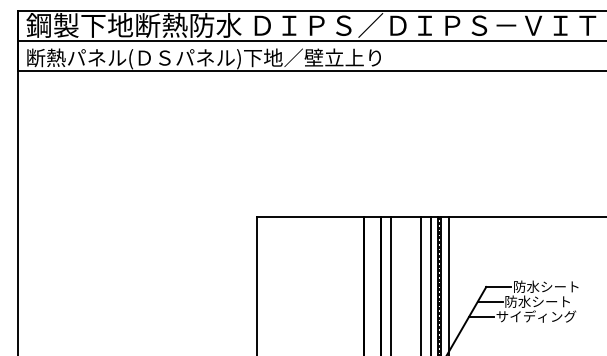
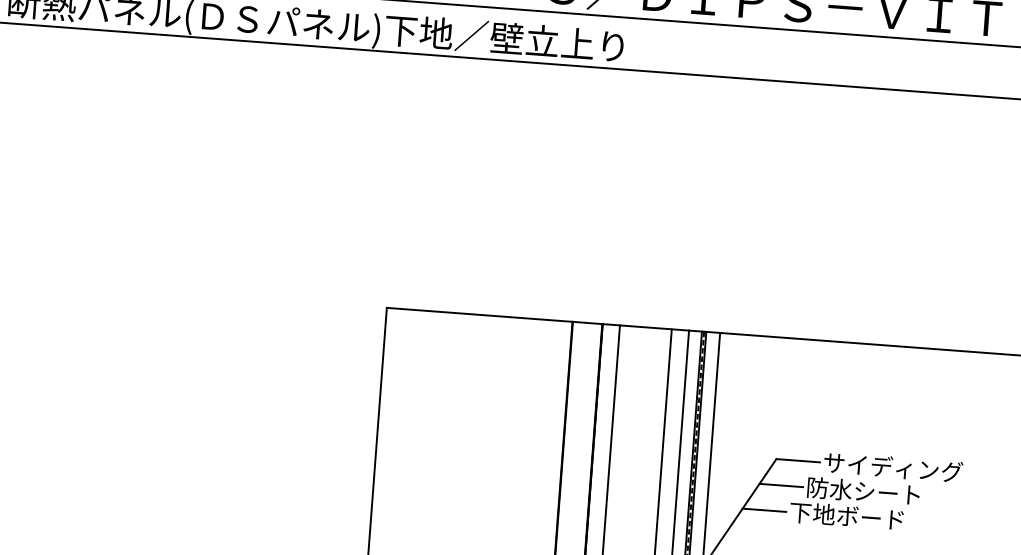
text: (553, 286) -> (893, 467), 防水シート -> サイディング
text: (536, 316) -> (859, 516), サイディング -> 下地ボード

